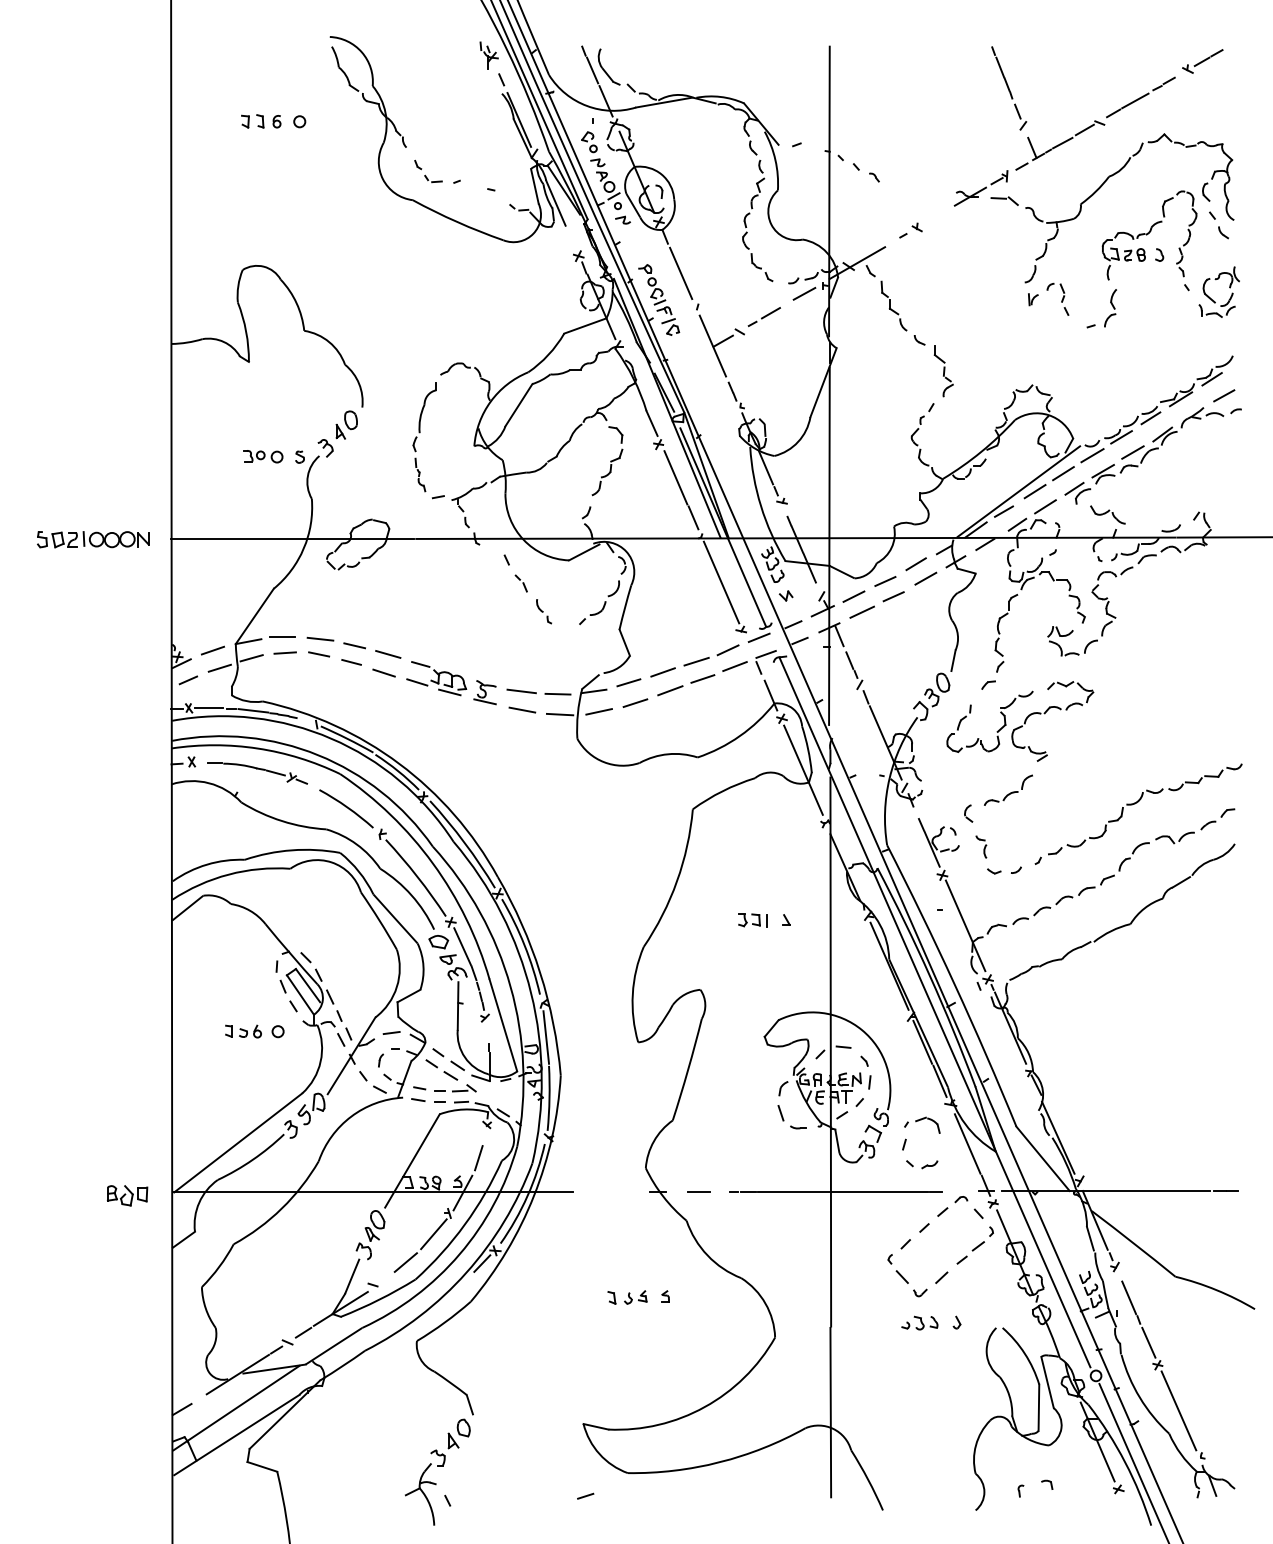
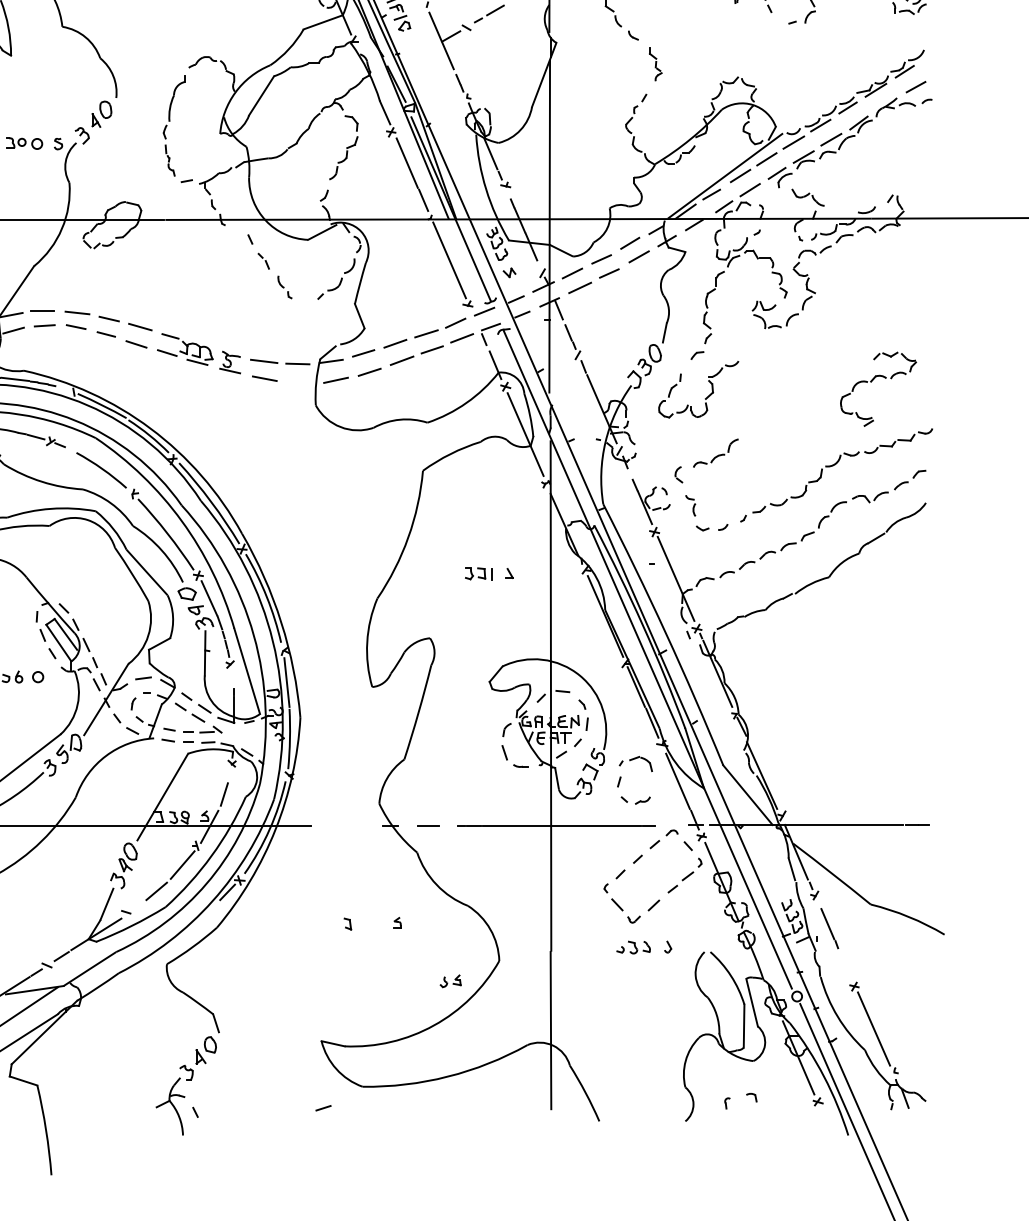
part: (943, 371) -> (655, 64), size x0.7
part: (1045, 713) -> (871, 381), moved
line: (559, 714) -> (299, 382), removed
part: (635, 1297) -> (450, 981), moved
line: (1148, 1342) -> (845, 965), removed

